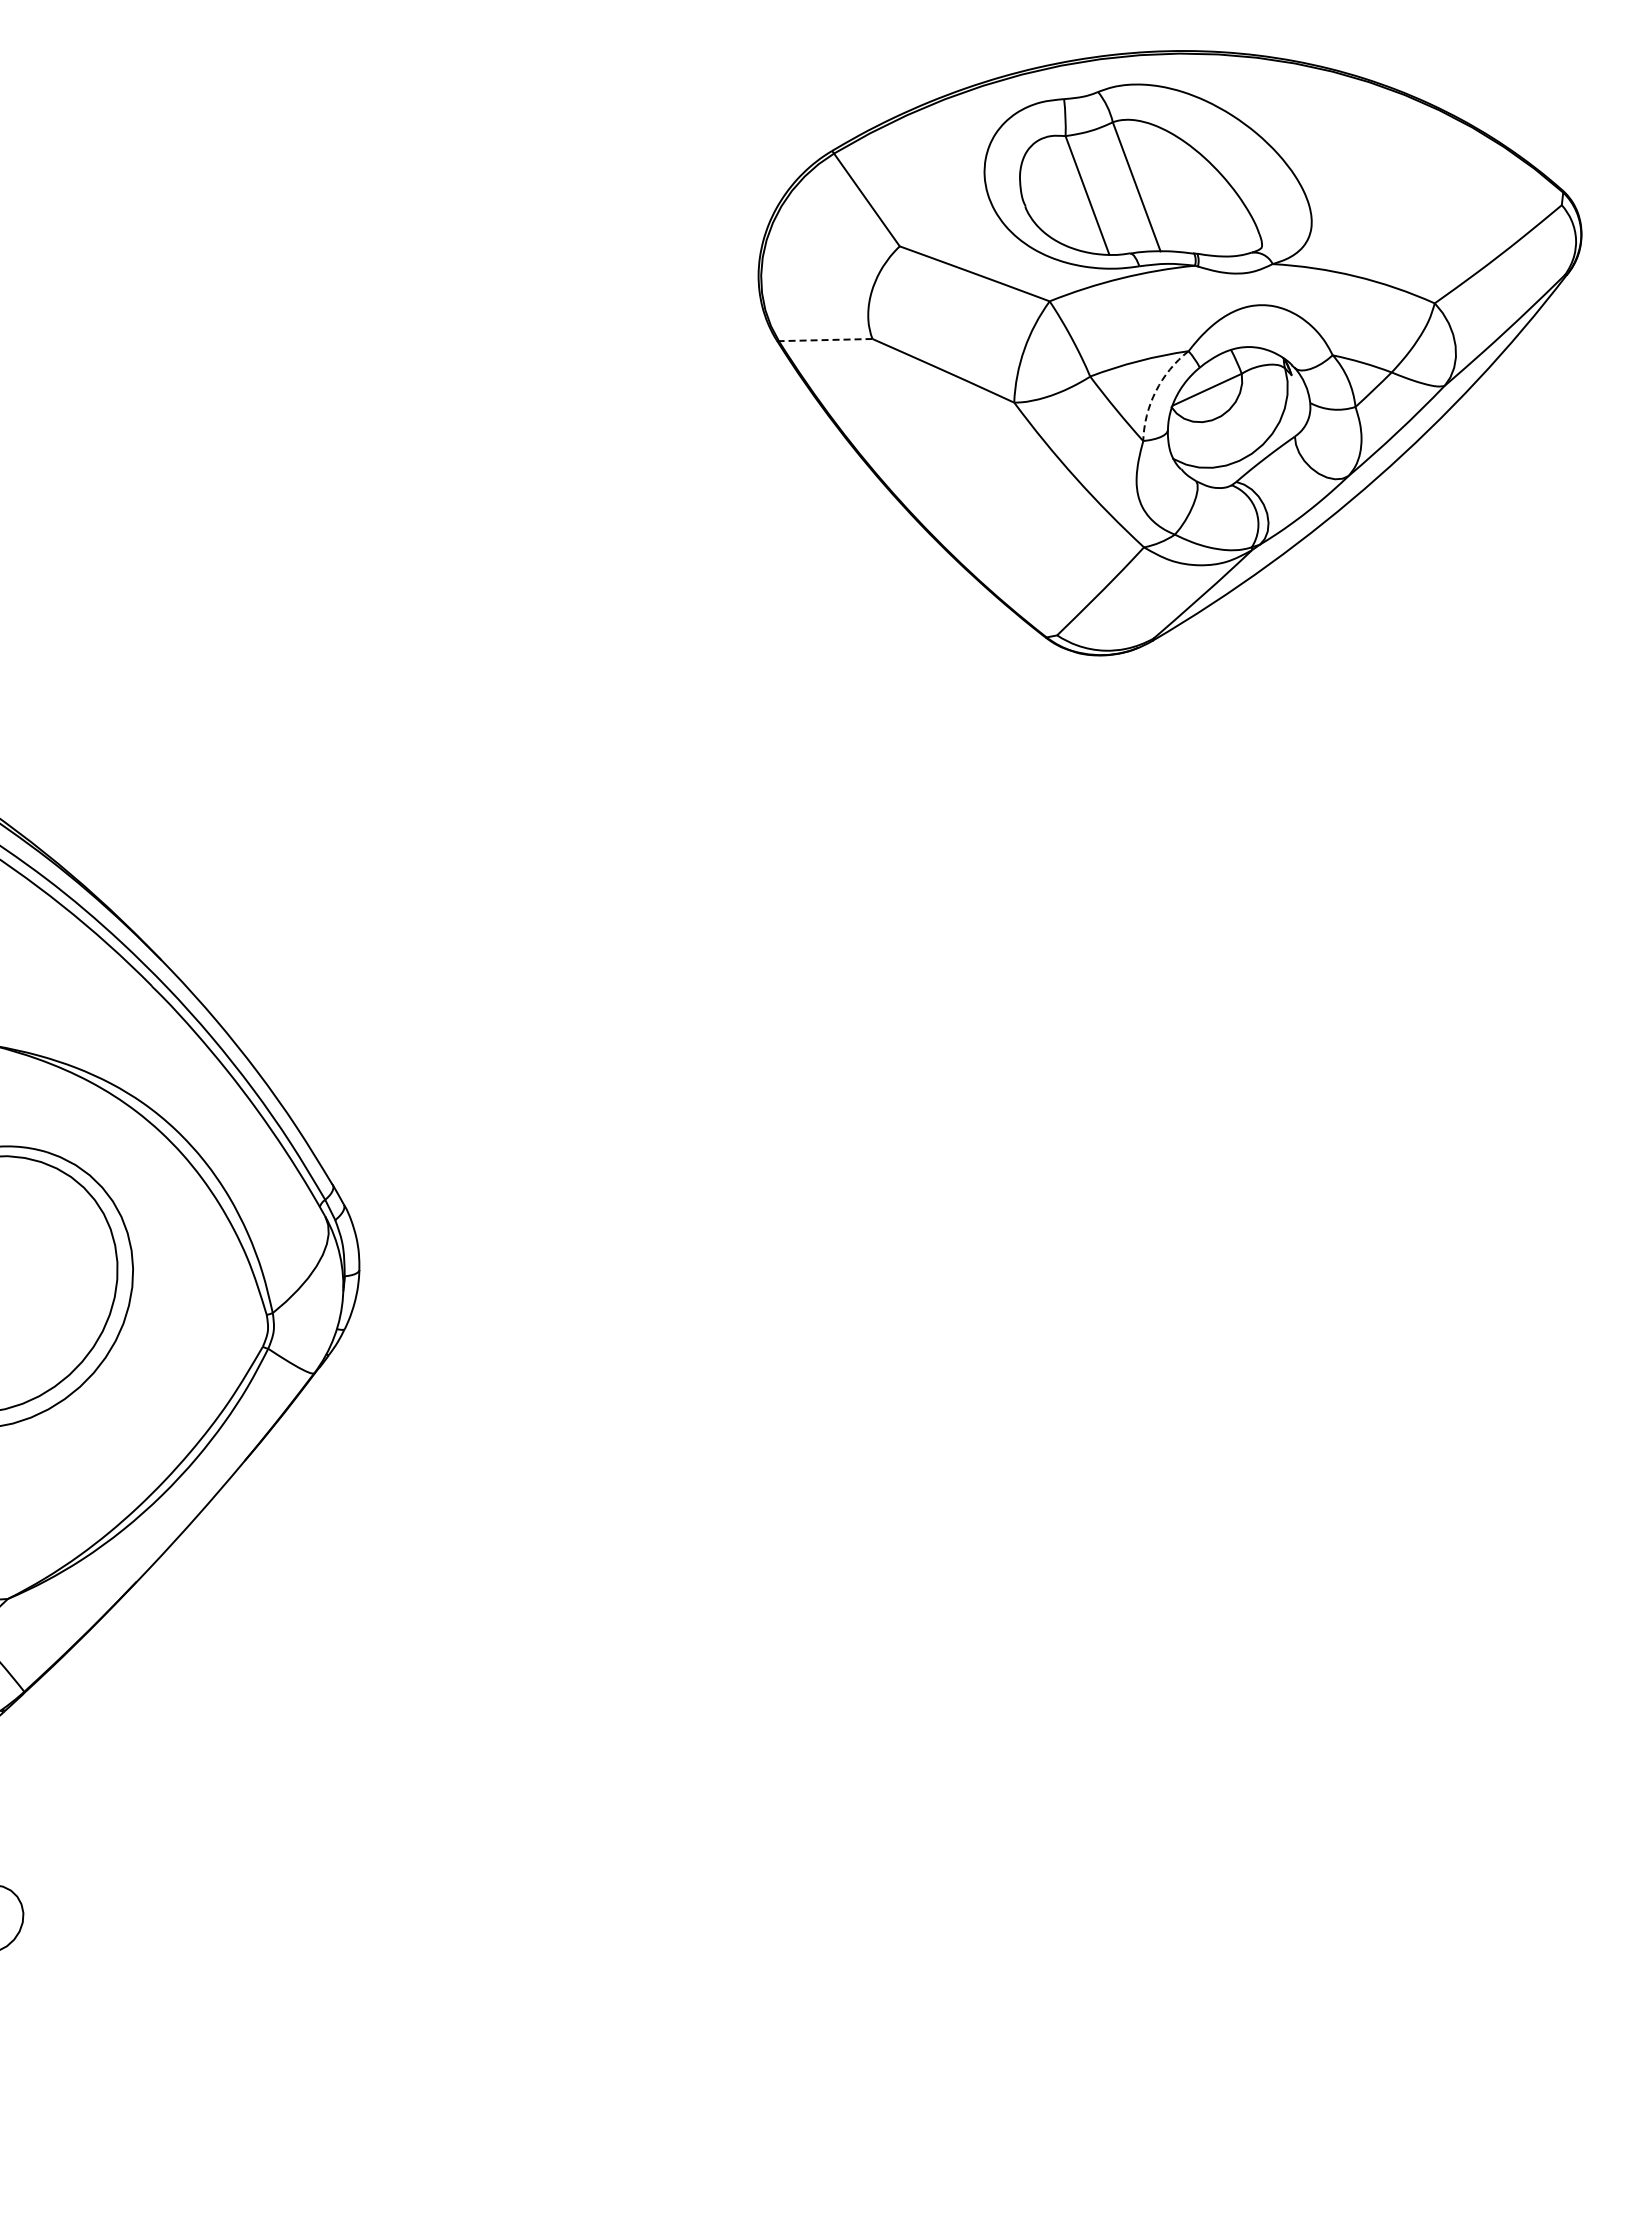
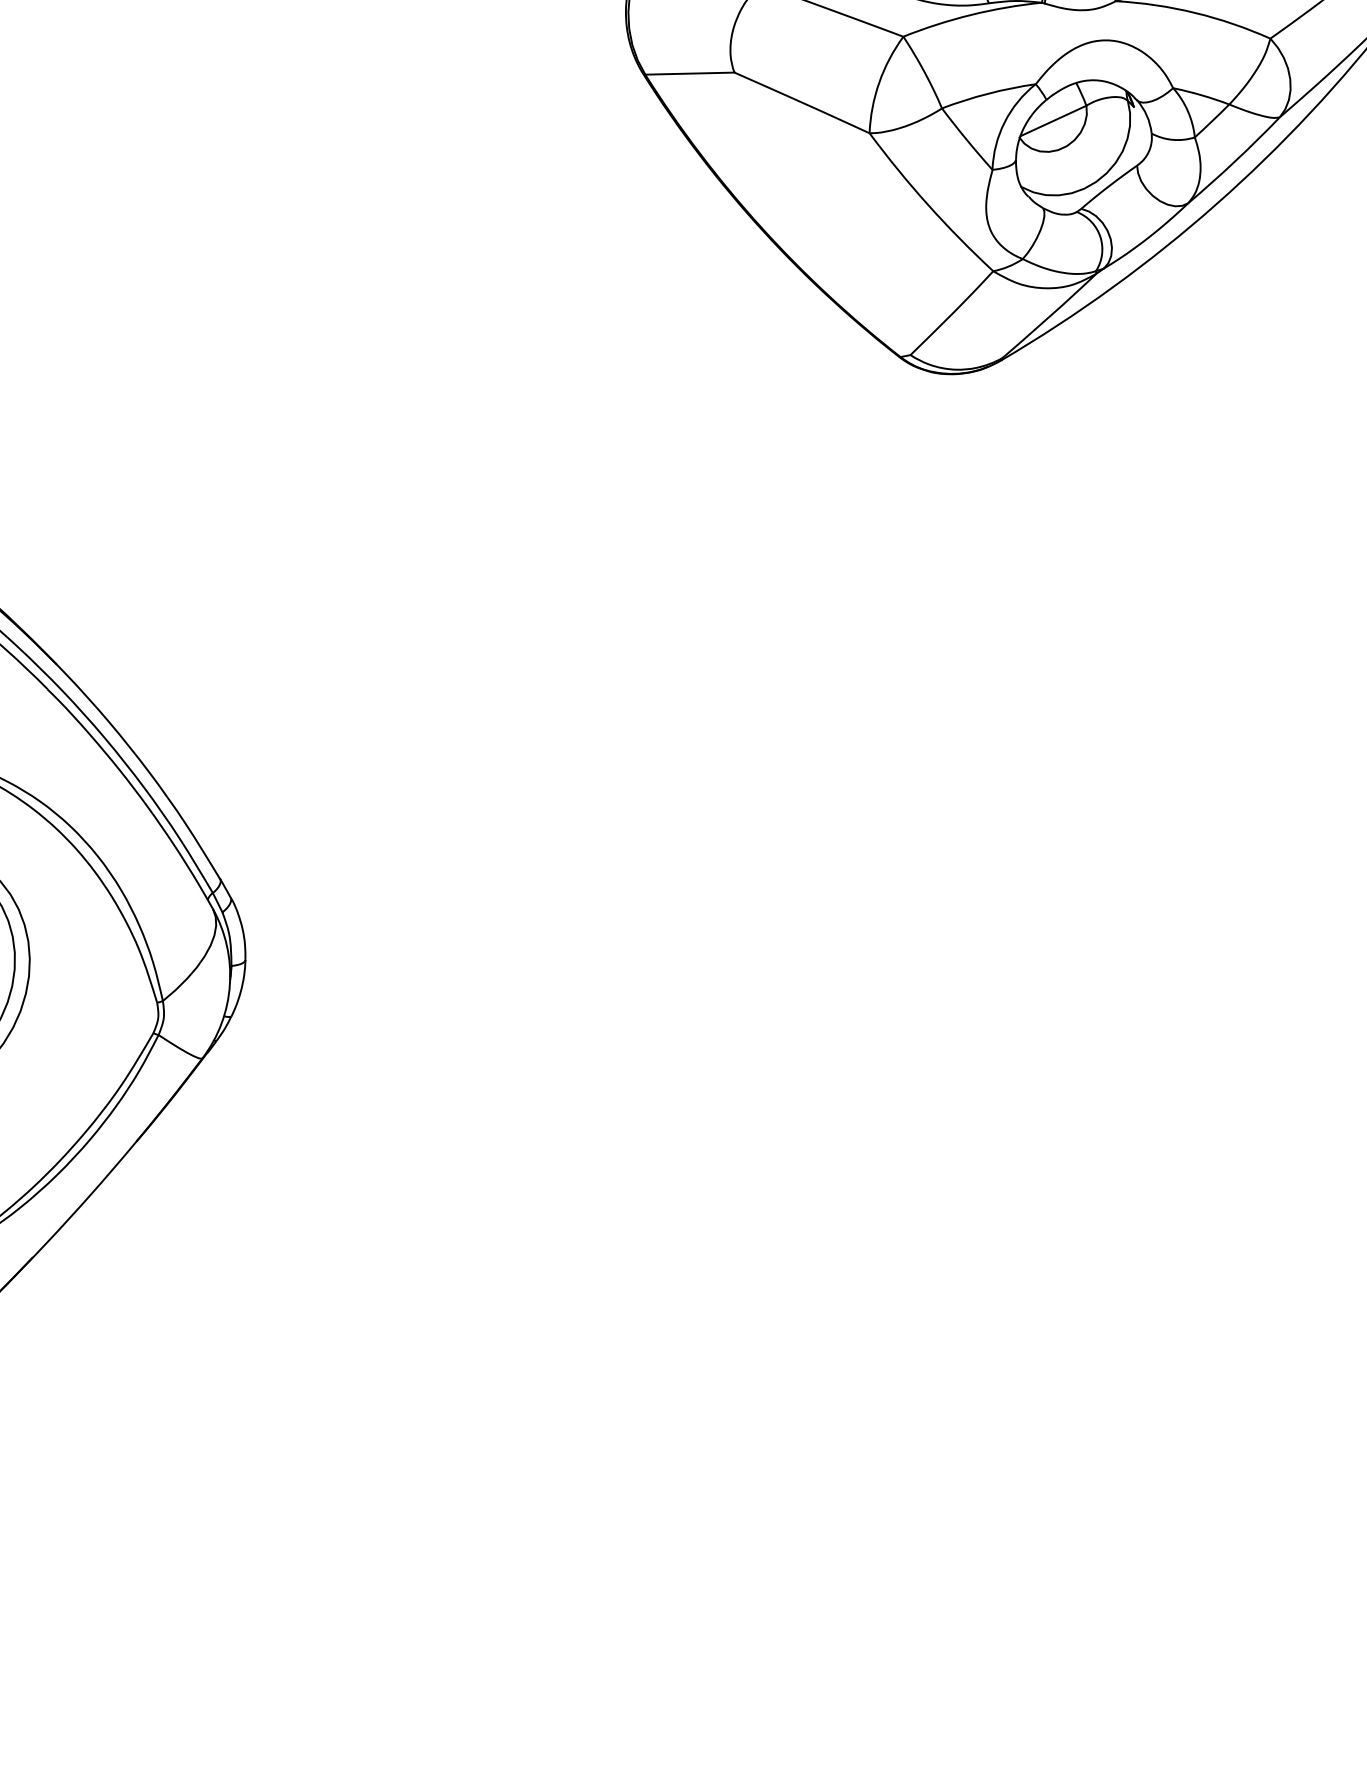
line: (825, 340) -> (689, 74), dashed -> solid
arc: (1155, 391) -> (1004, 122), dashed -> solid

